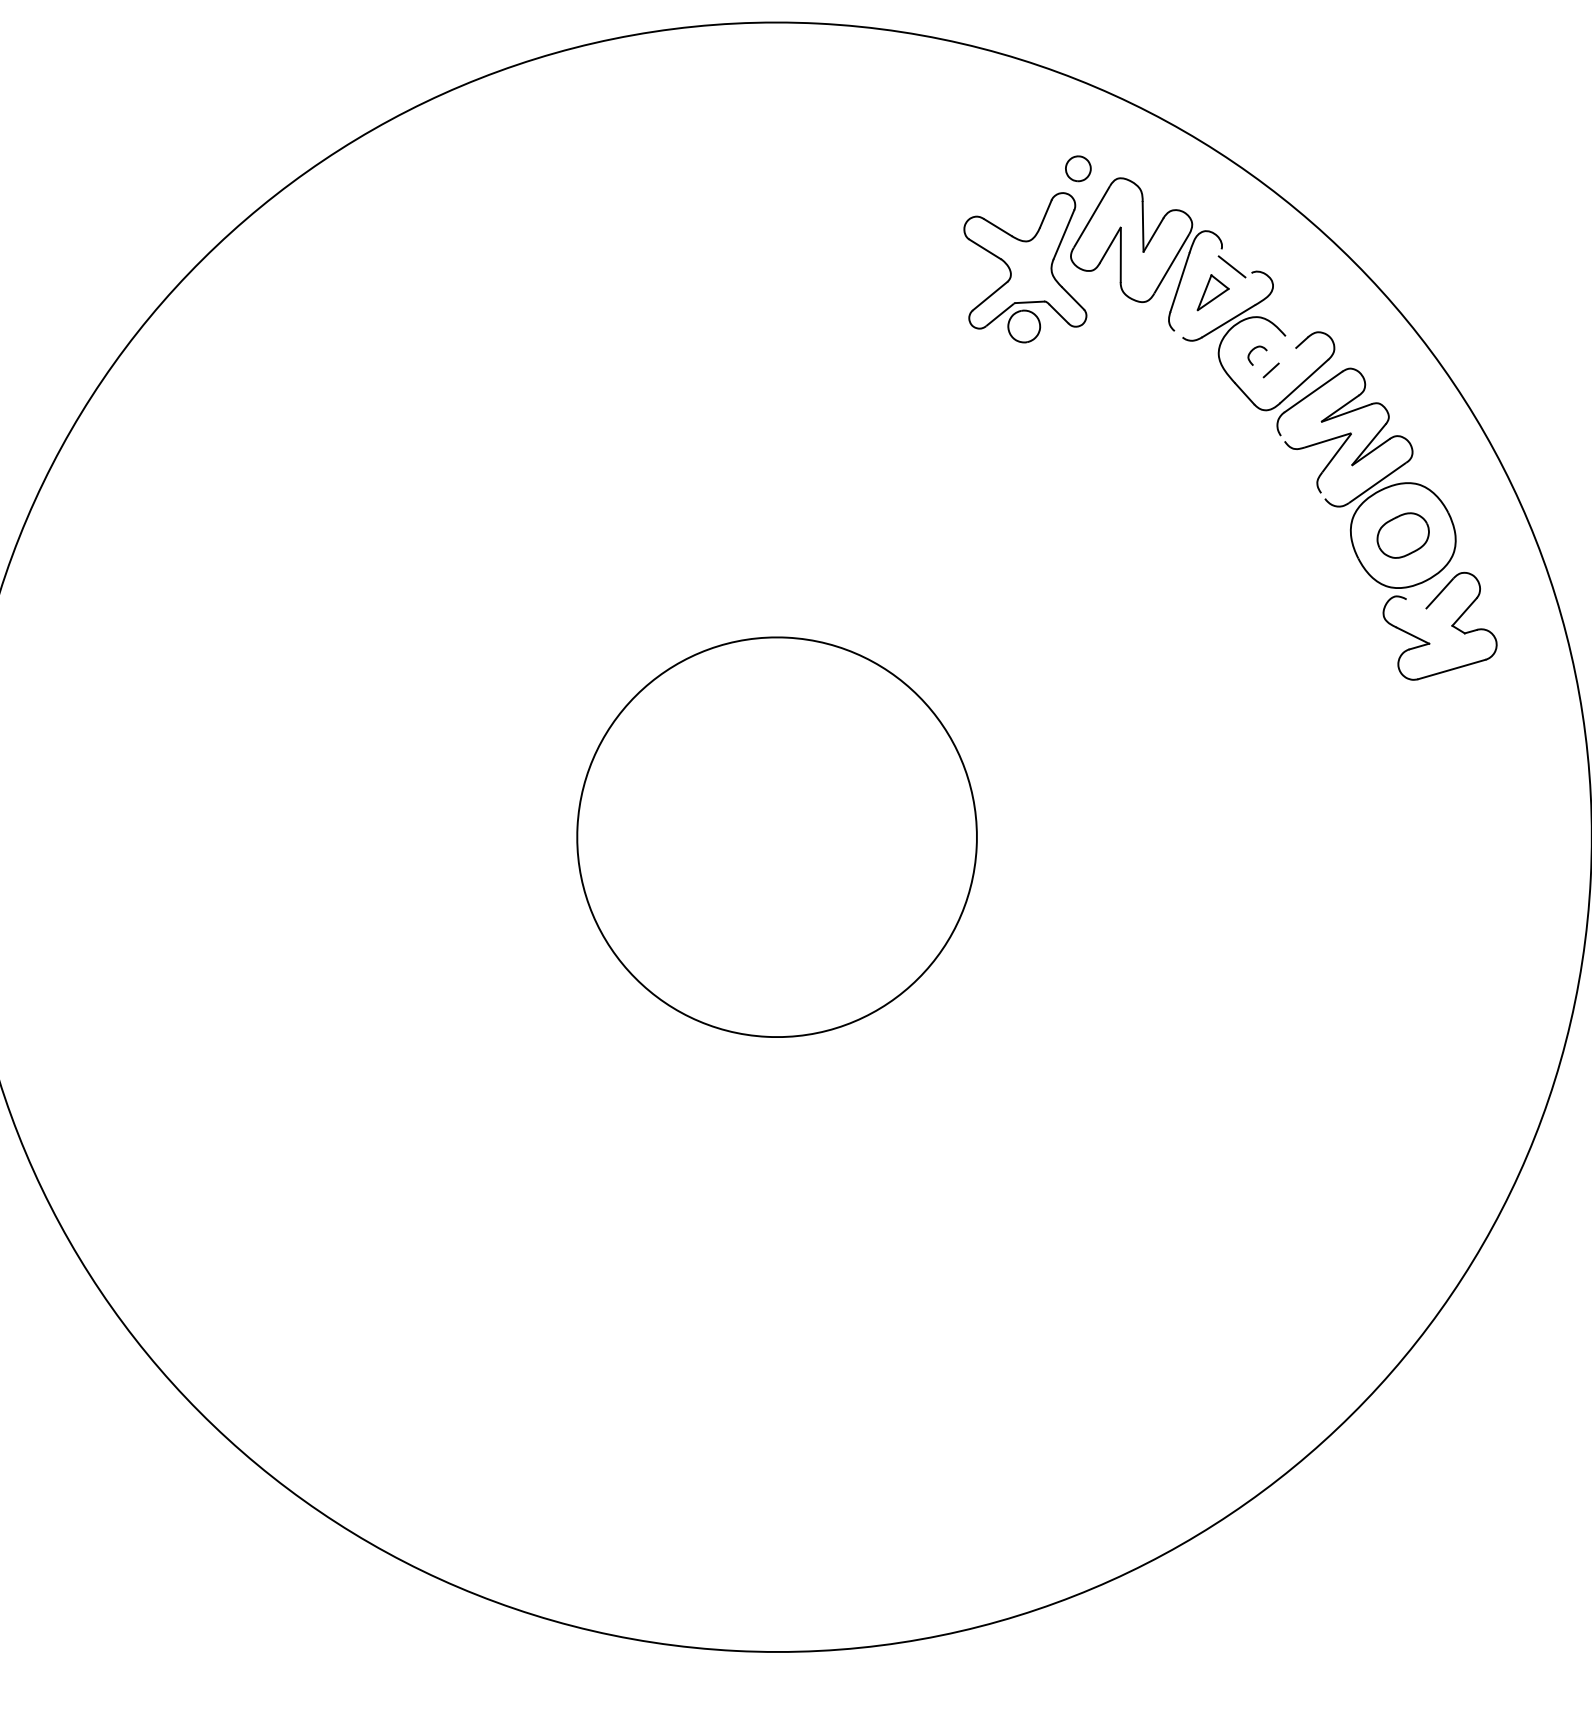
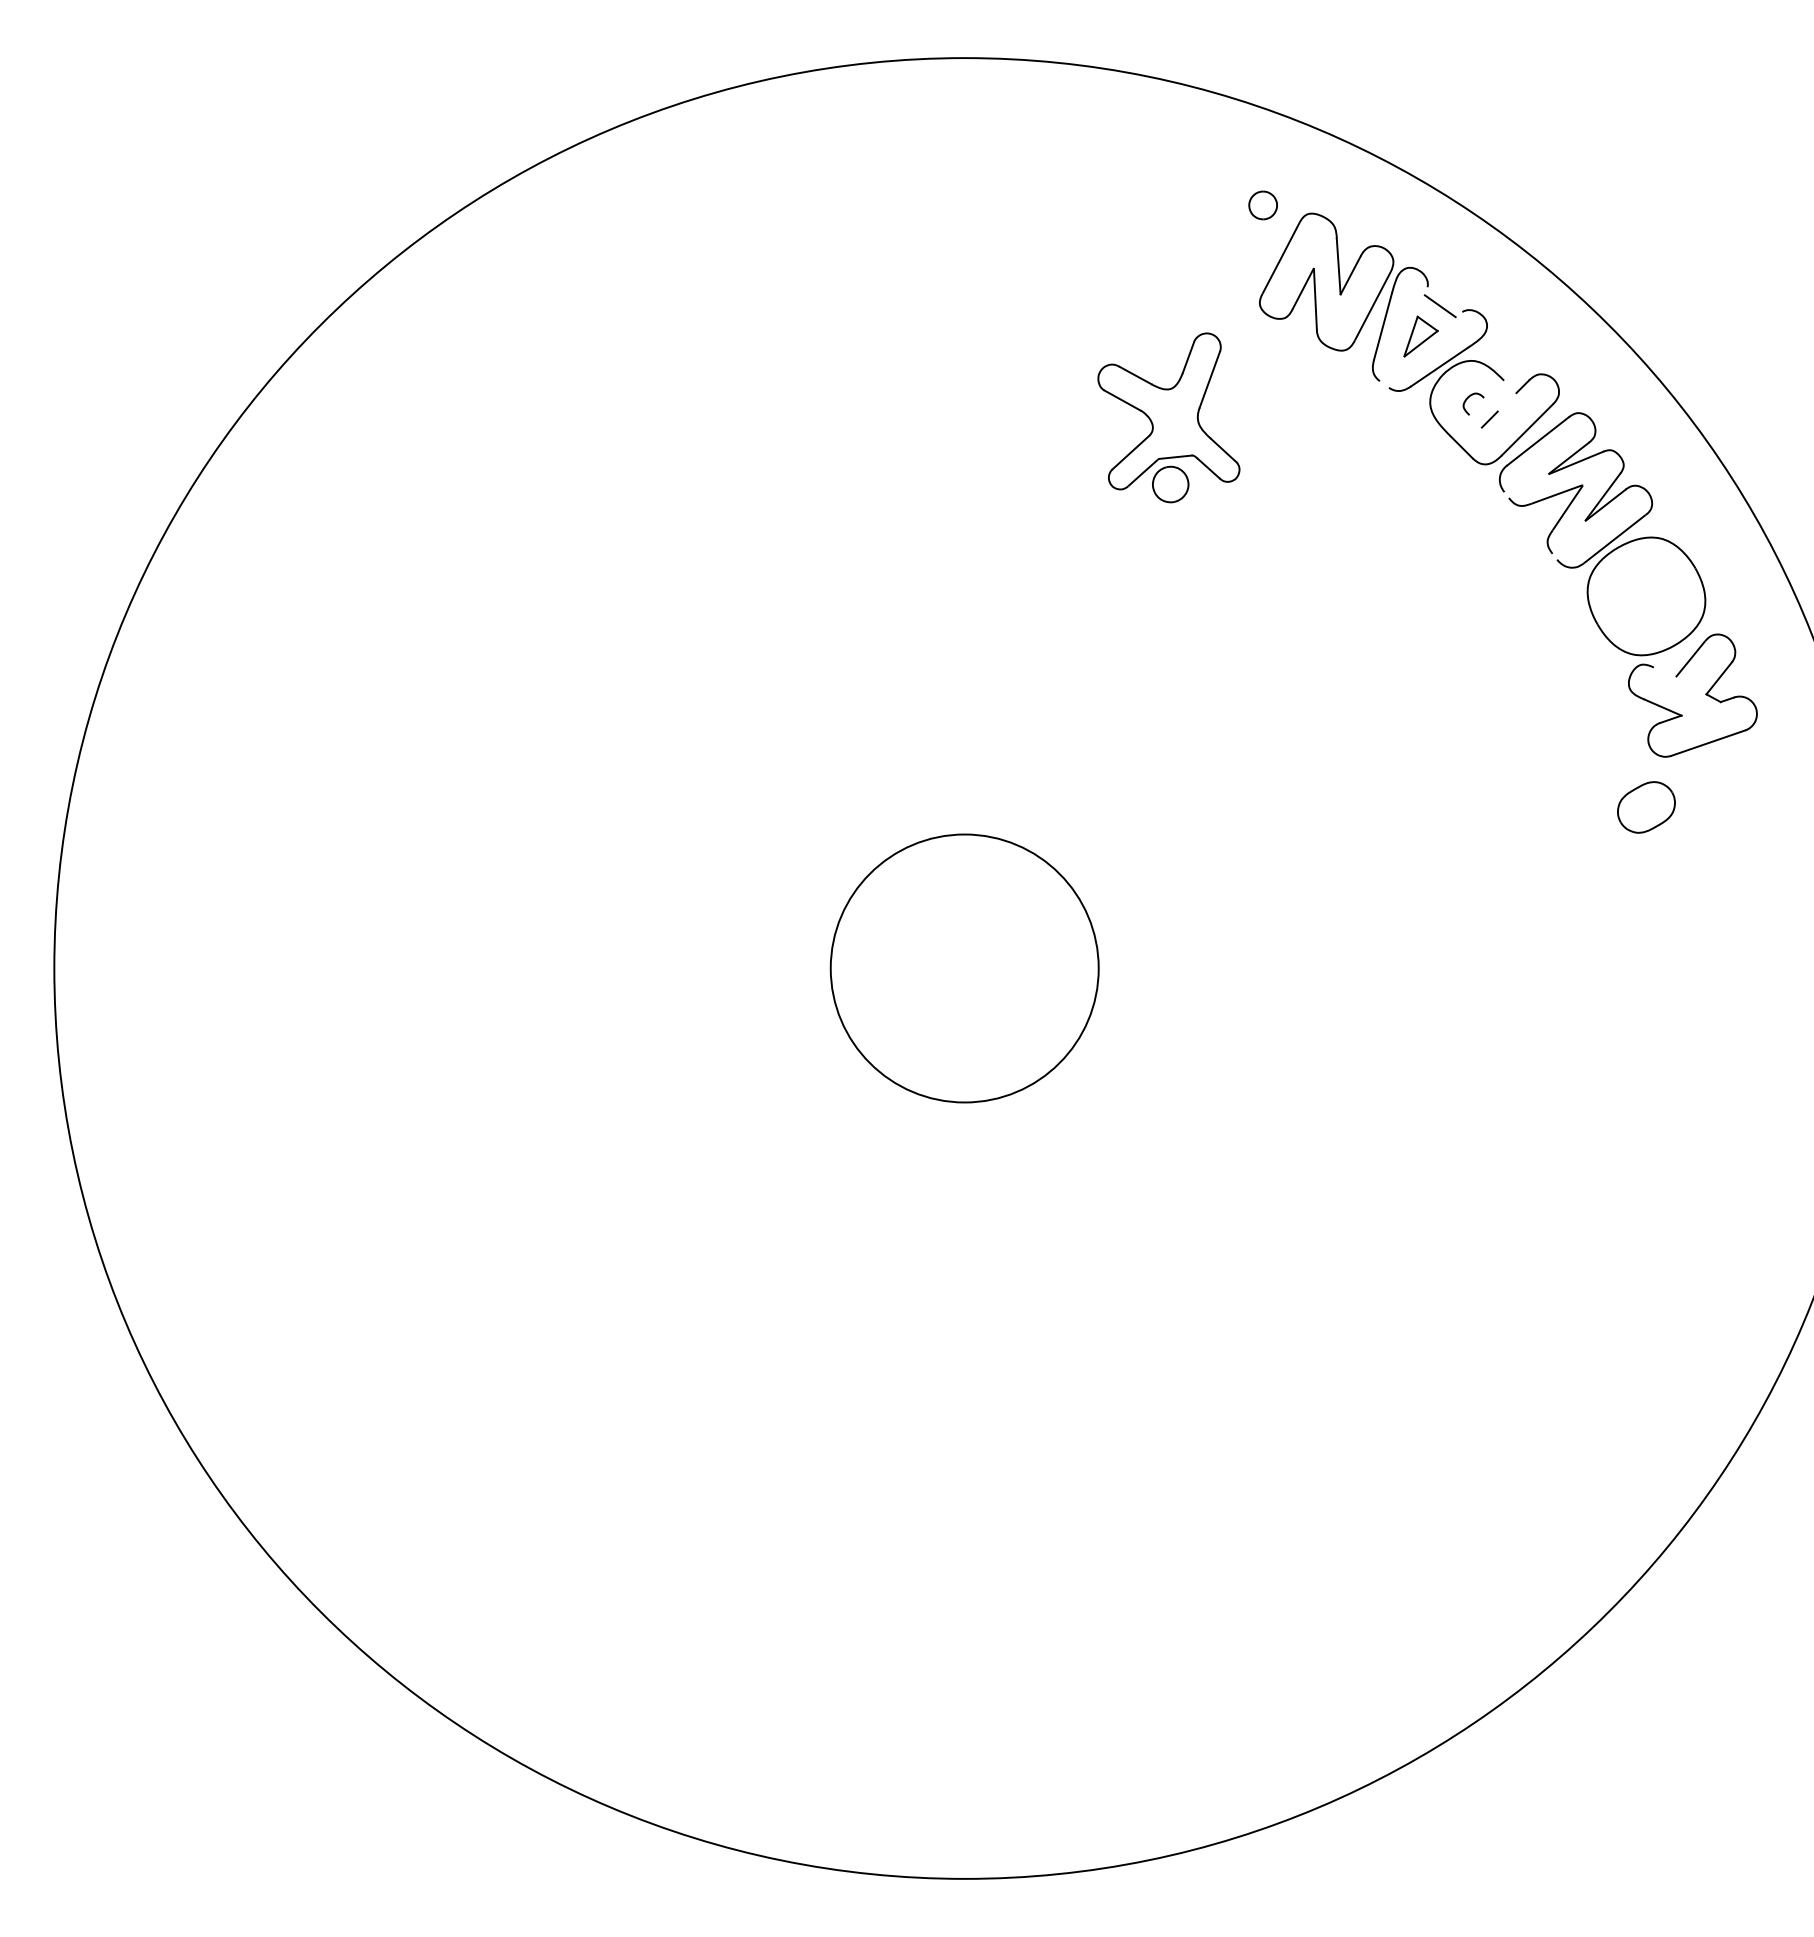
part: (1025, 266) -> (1168, 417), moved
part: (1403, 535) -> (1646, 807), moved
circle: (776, 837) -> (964, 968), size x0.6

